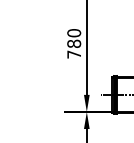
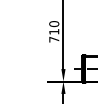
text: (74, 43) -> (54, 31), 780 -> 710

